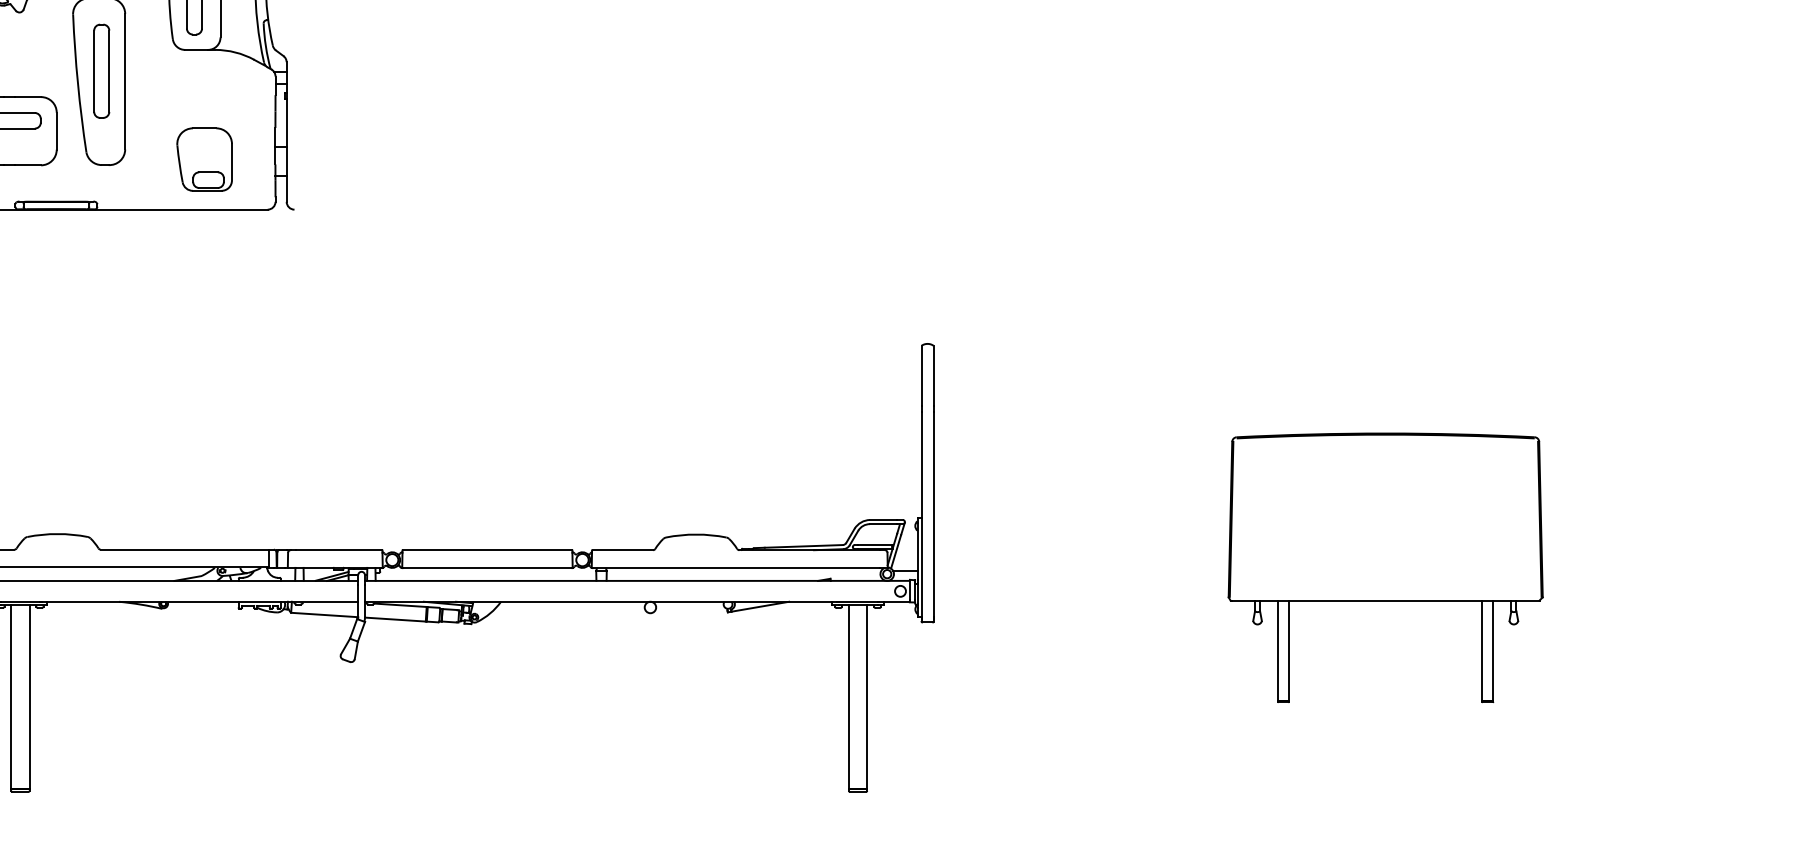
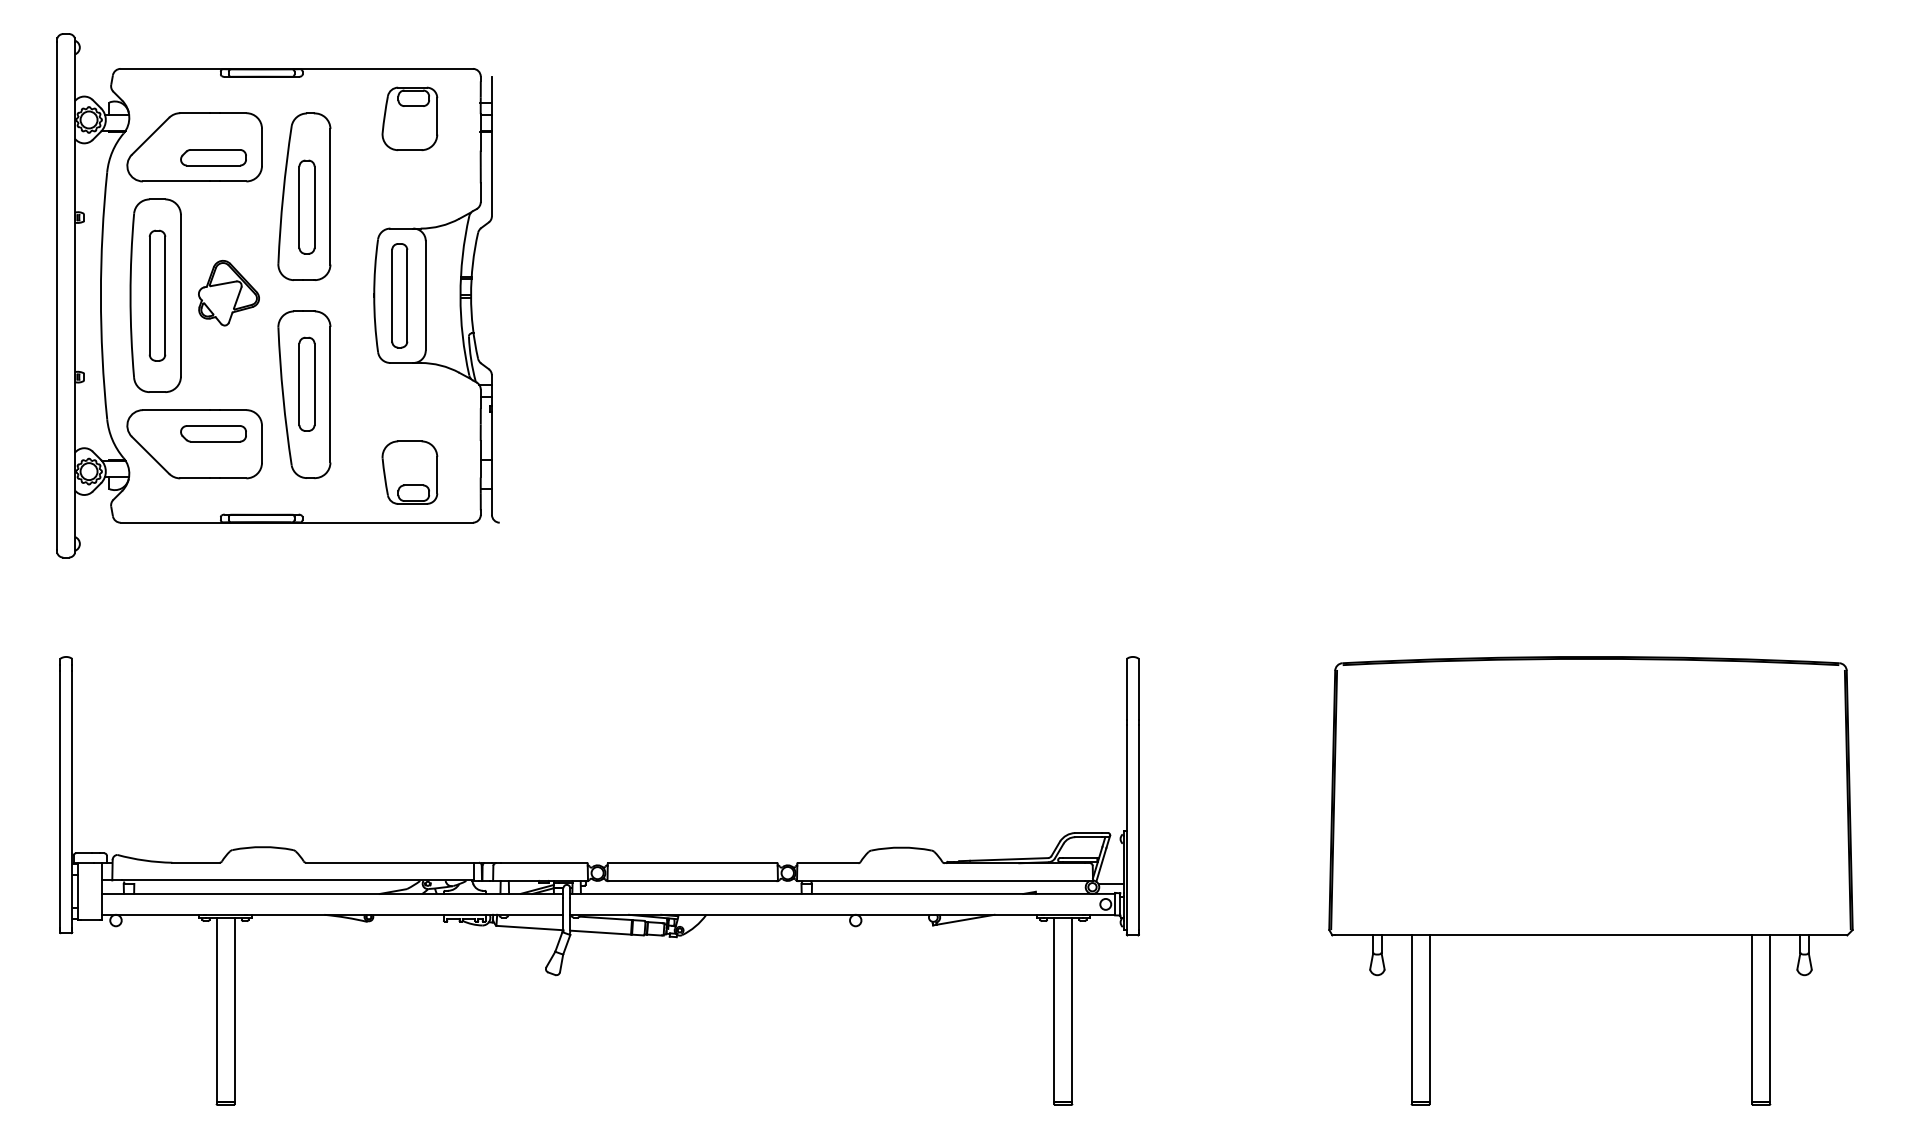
part: (1385, 567) -> (1590, 880), size x1.67

